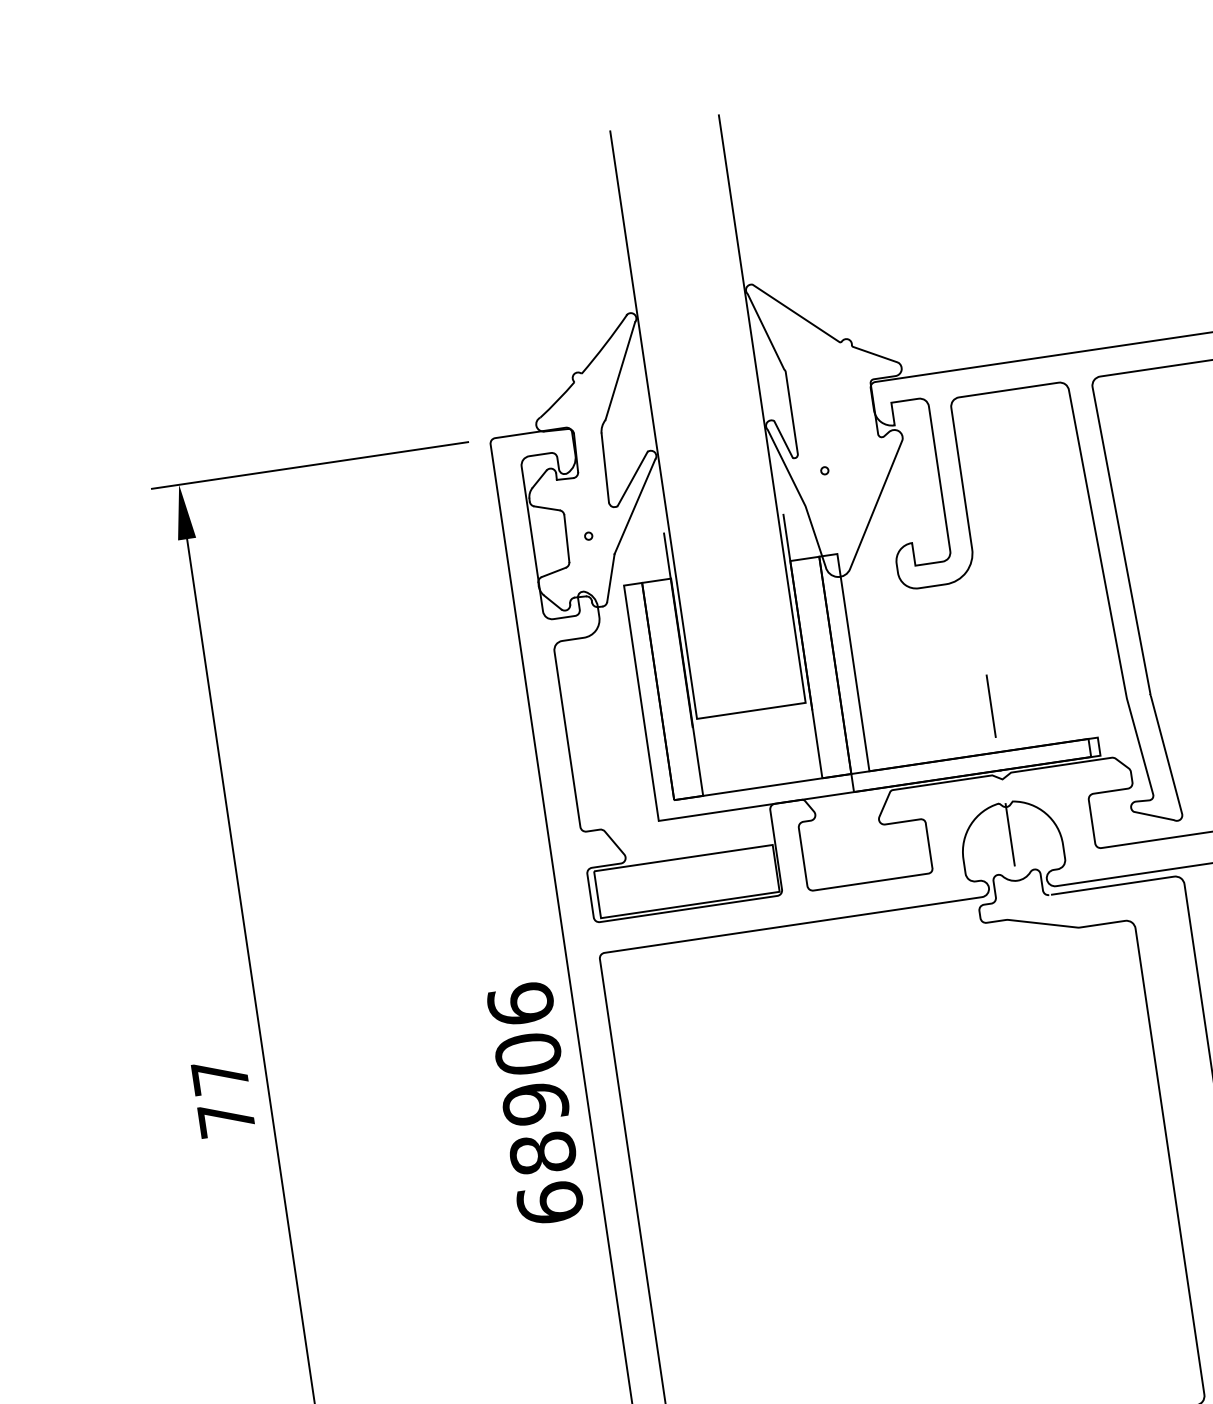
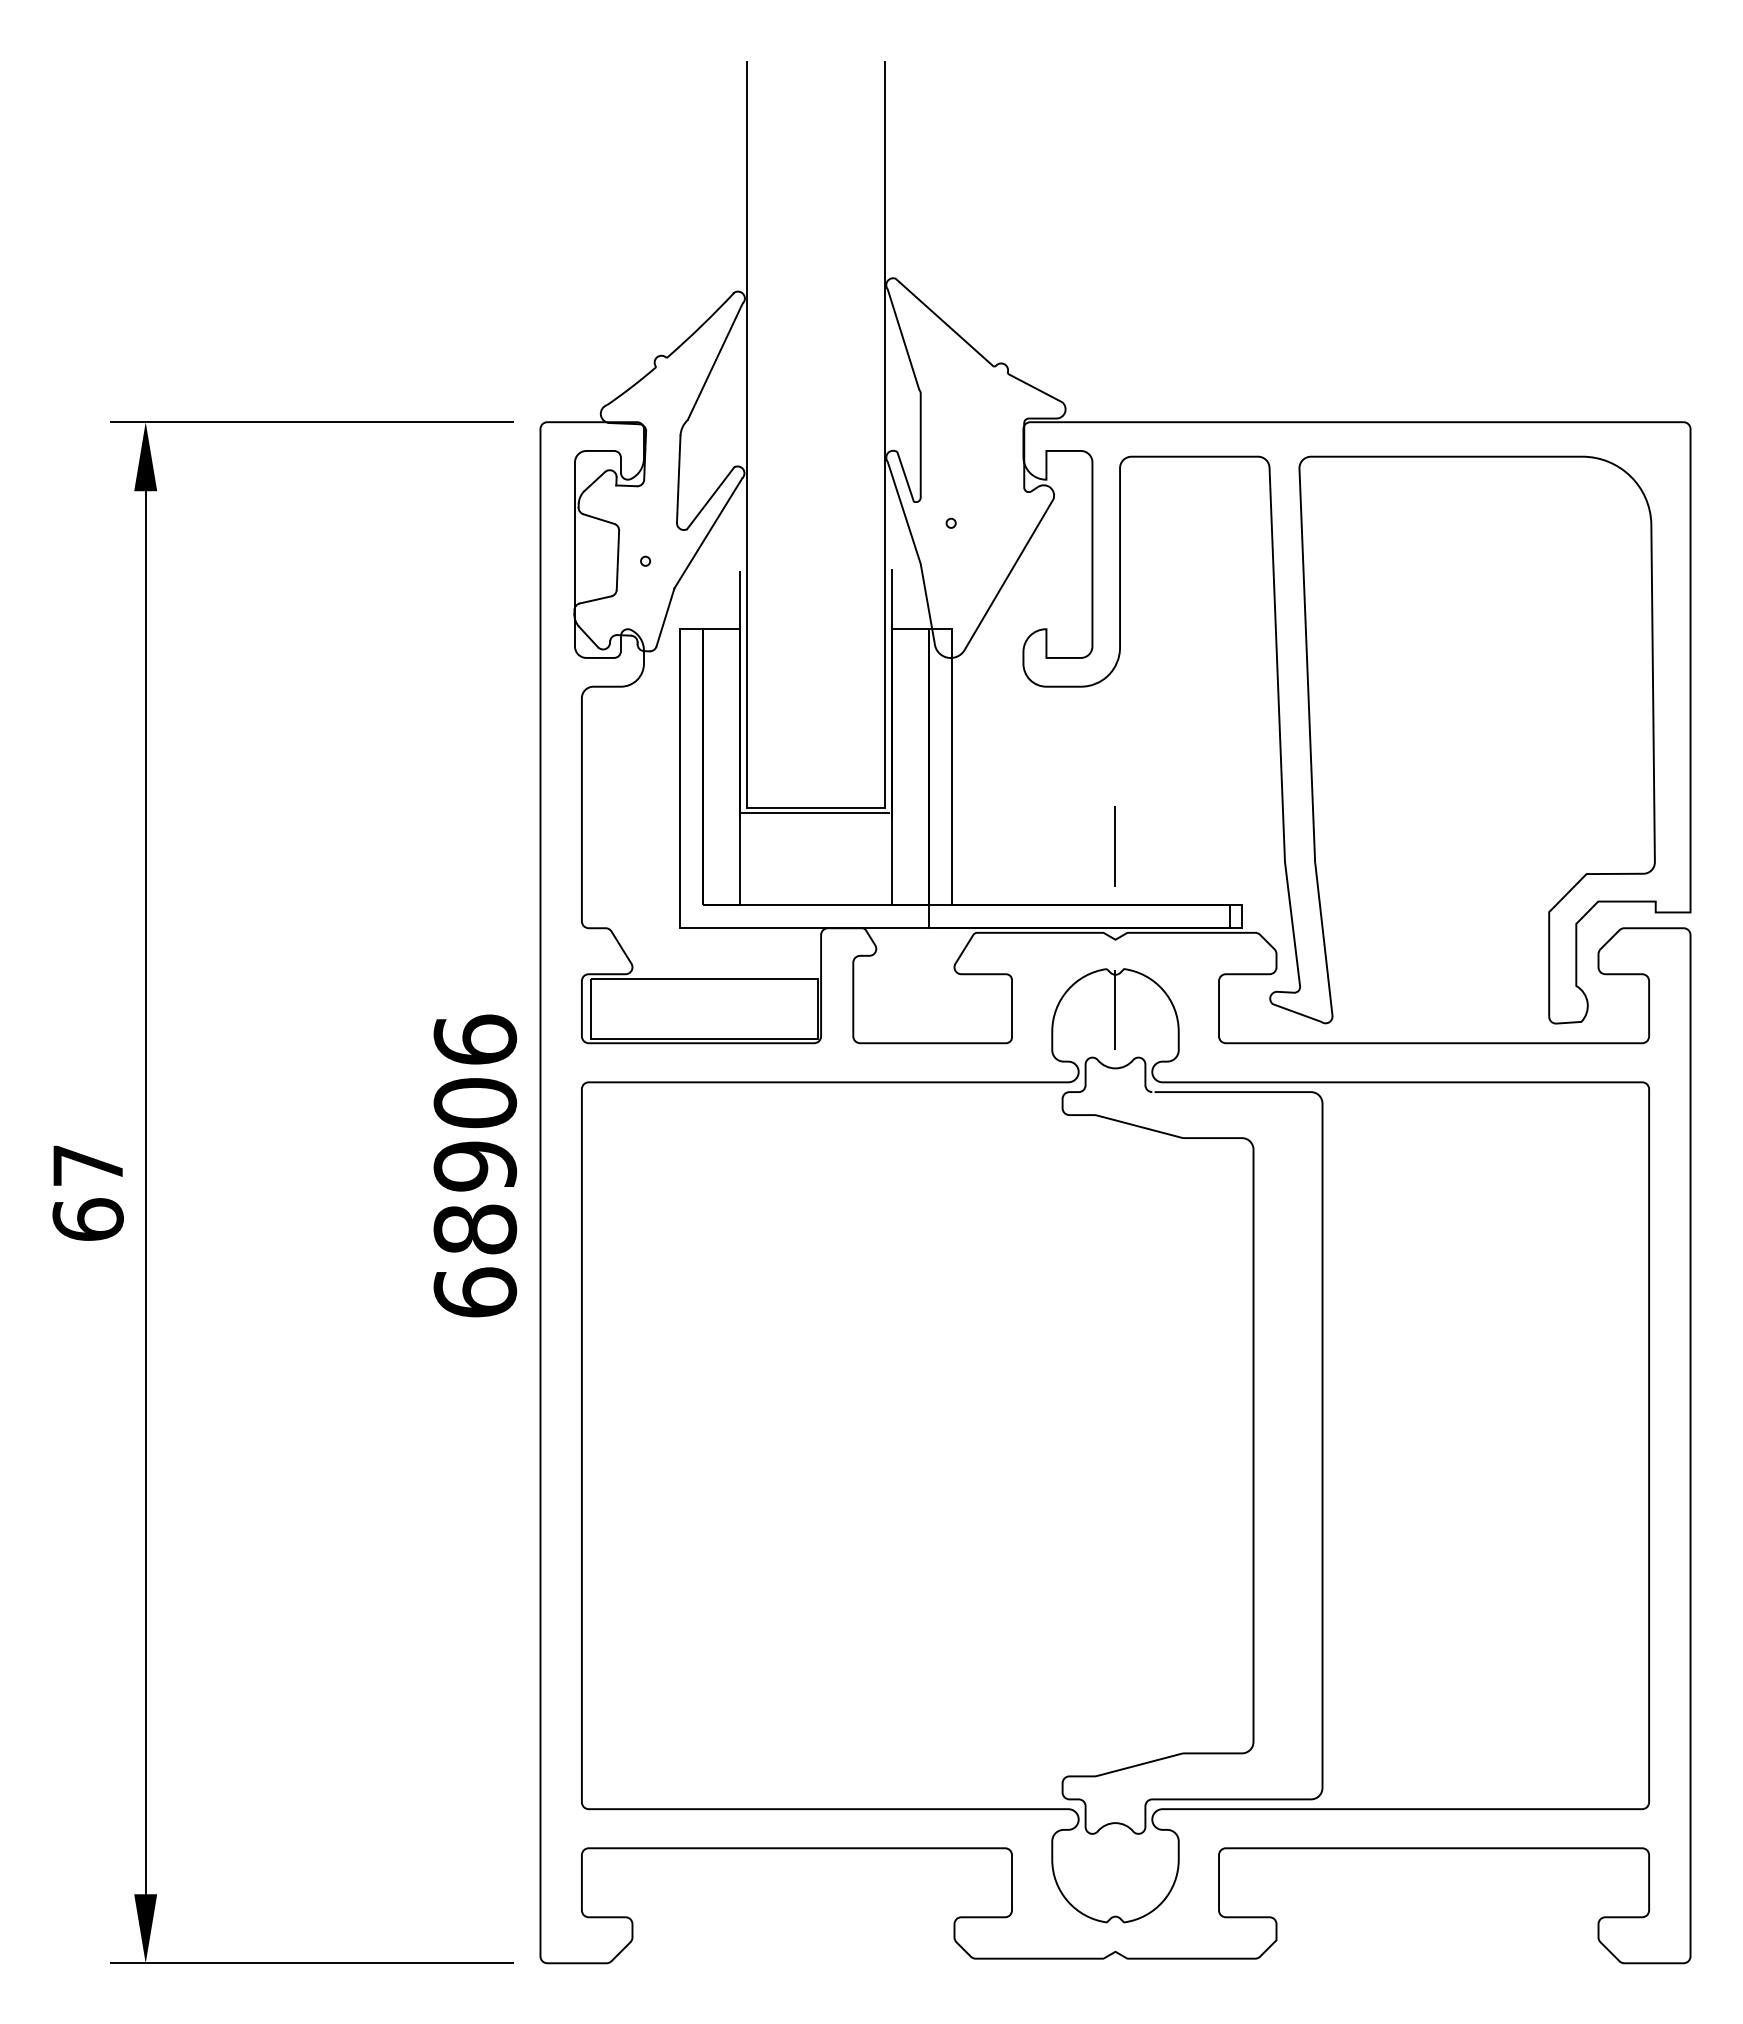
line: (750, 715) -> (813, 813), added
text: (535, 1103) -> (475, 1165), moved
text: (225, 1119) -> (87, 1219), 77 -> 67

